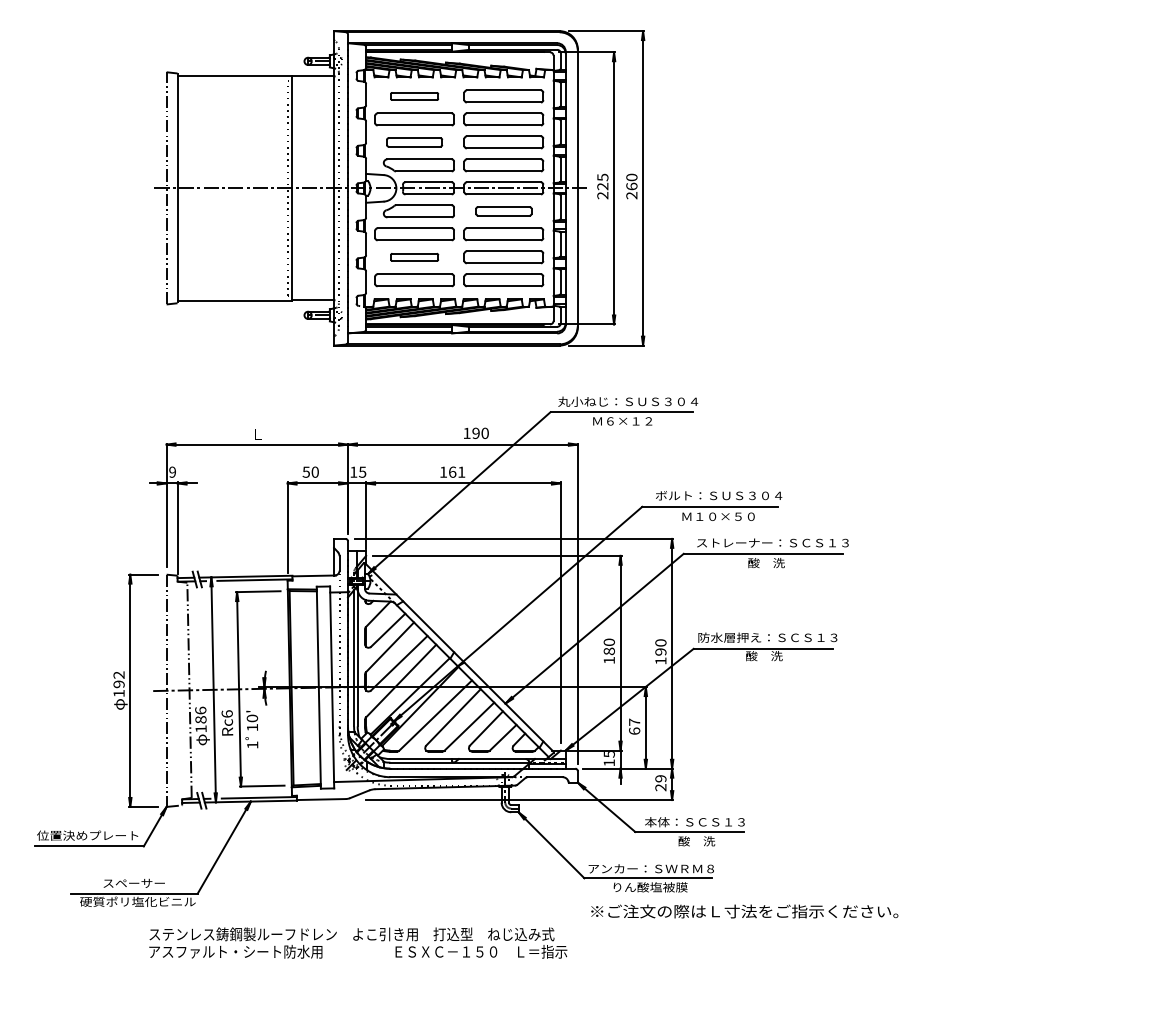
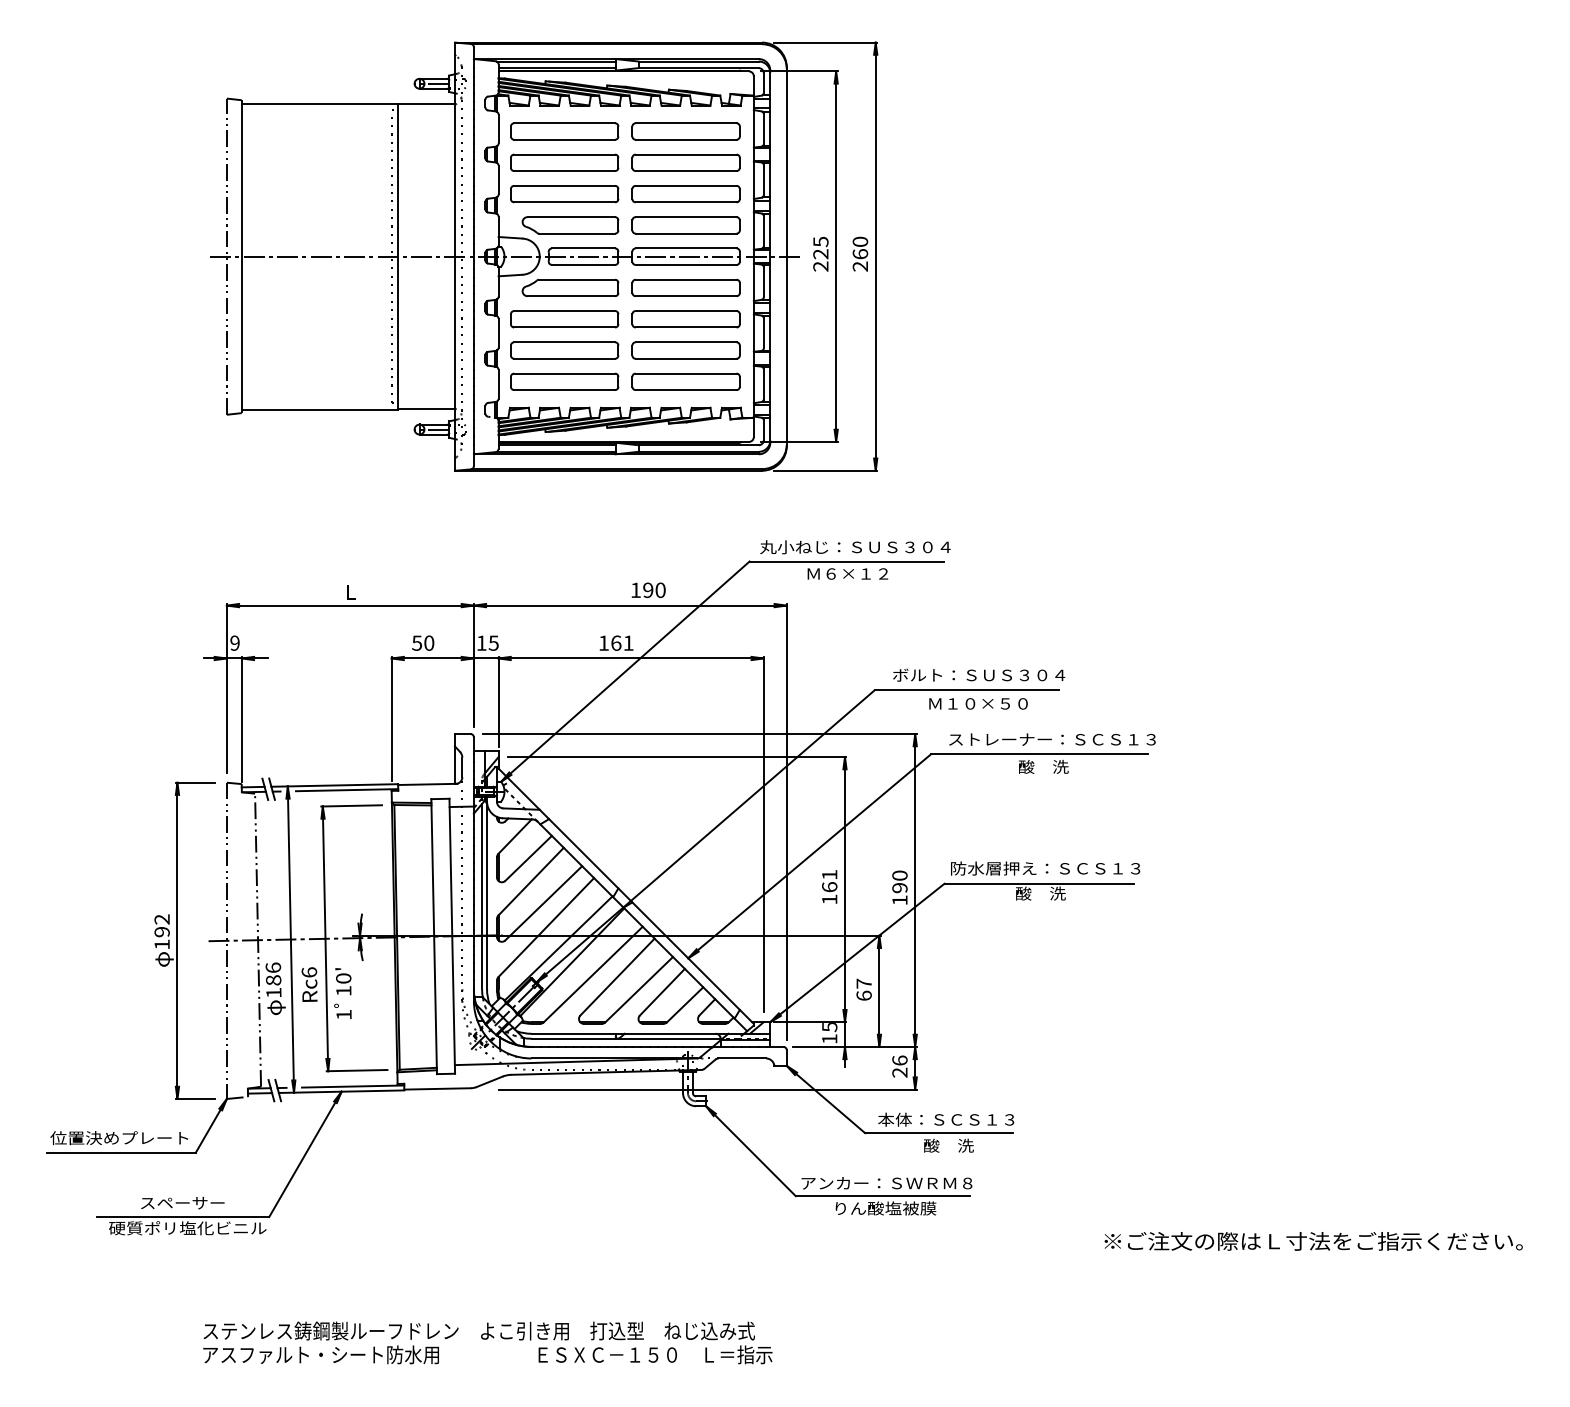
part: (414, 96) -> (564, 131), size x1.67
part: (414, 142) -> (564, 194), size x1.43
part: (503, 211) -> (685, 288), size x1.43
part: (414, 257) -> (564, 350), size x1.67
text: (608, 646) -> (828, 880), 180 -> 161
text: (660, 778) -> (899, 1060), 29 -> 26
text: (744, 911) -> (1313, 1241), moved
text: (358, 942) -> (488, 1342), moved

